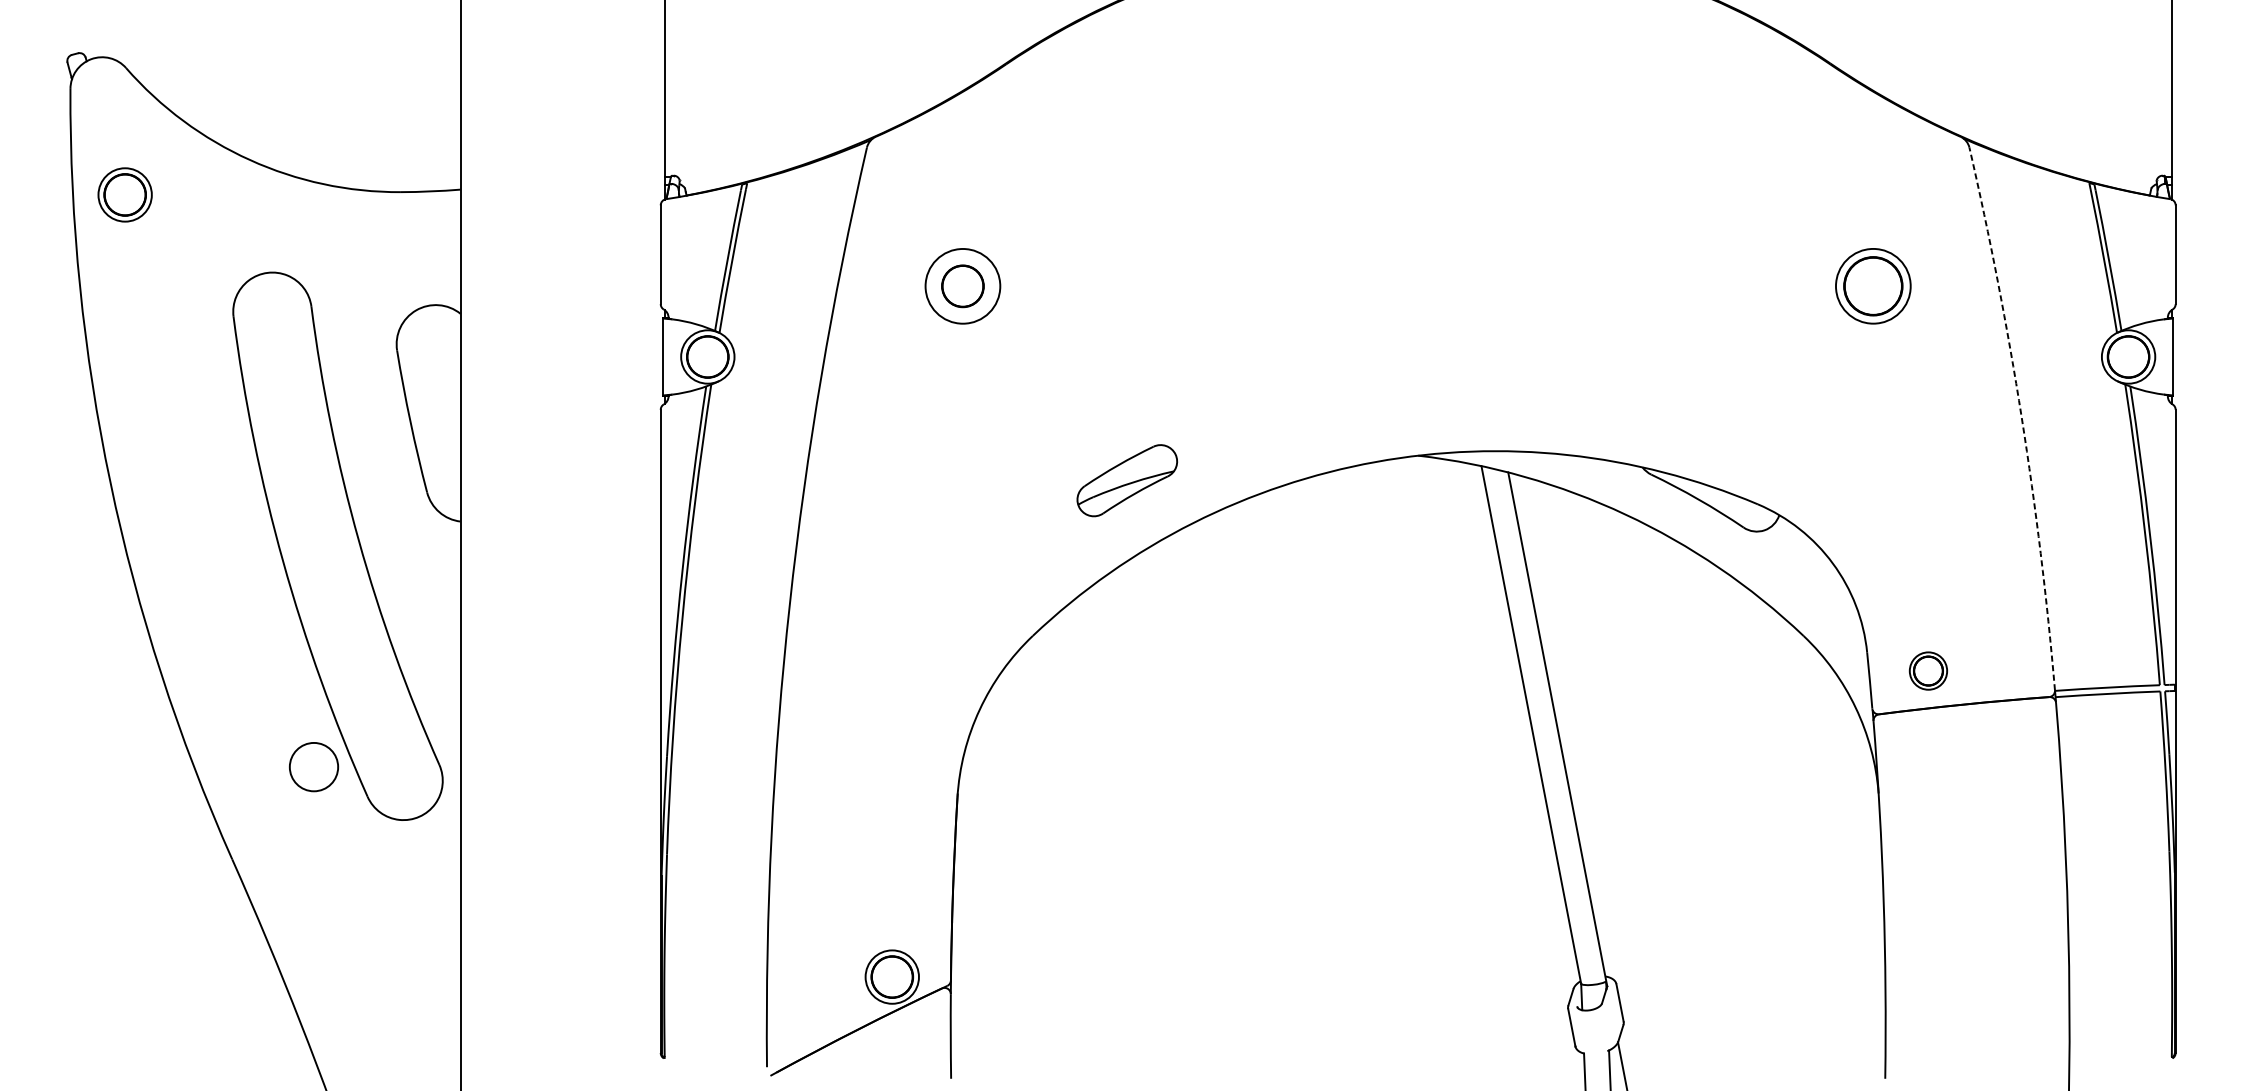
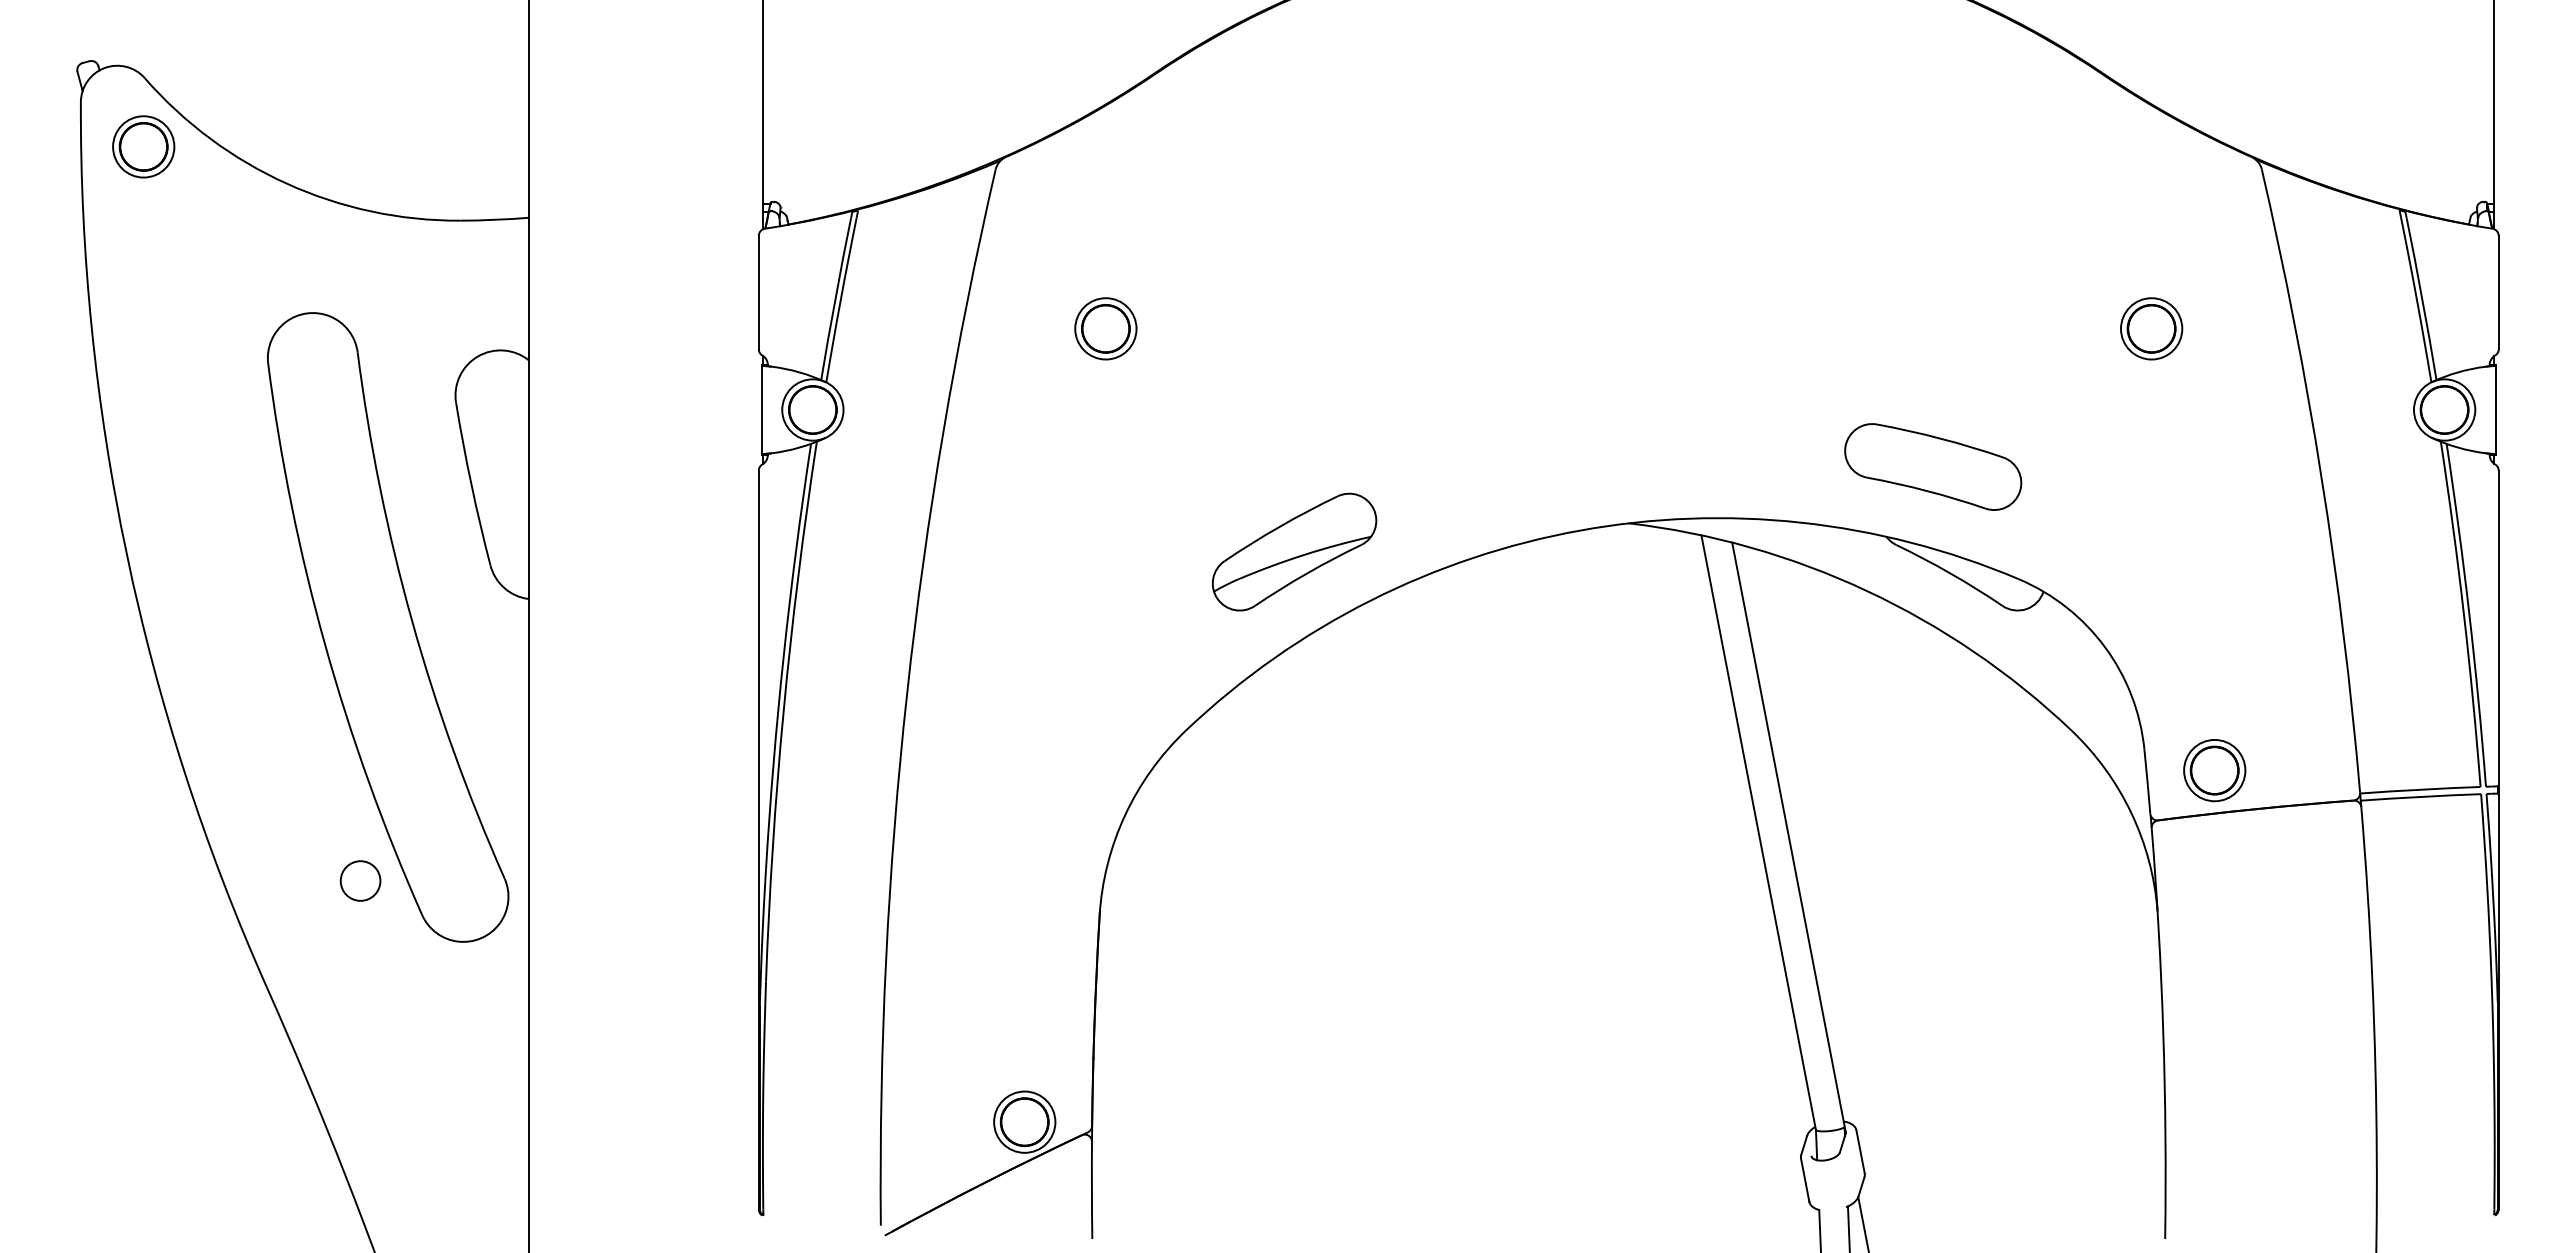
part: (124, 194) -> (143, 146), moved
circle: (962, 286) -> (1105, 328), size x0.71
part: (1873, 286) -> (2151, 328), size x0.71
part: (1683, 406) -> (1933, 466), added
arc: (2021, 417) -> (2321, 479), dashed -> solid
part: (1127, 480) -> (1294, 551), size x1.43
part: (1928, 670) -> (2214, 770), size x1.43
circle: (313, 766) -> (360, 880), size x0.71

